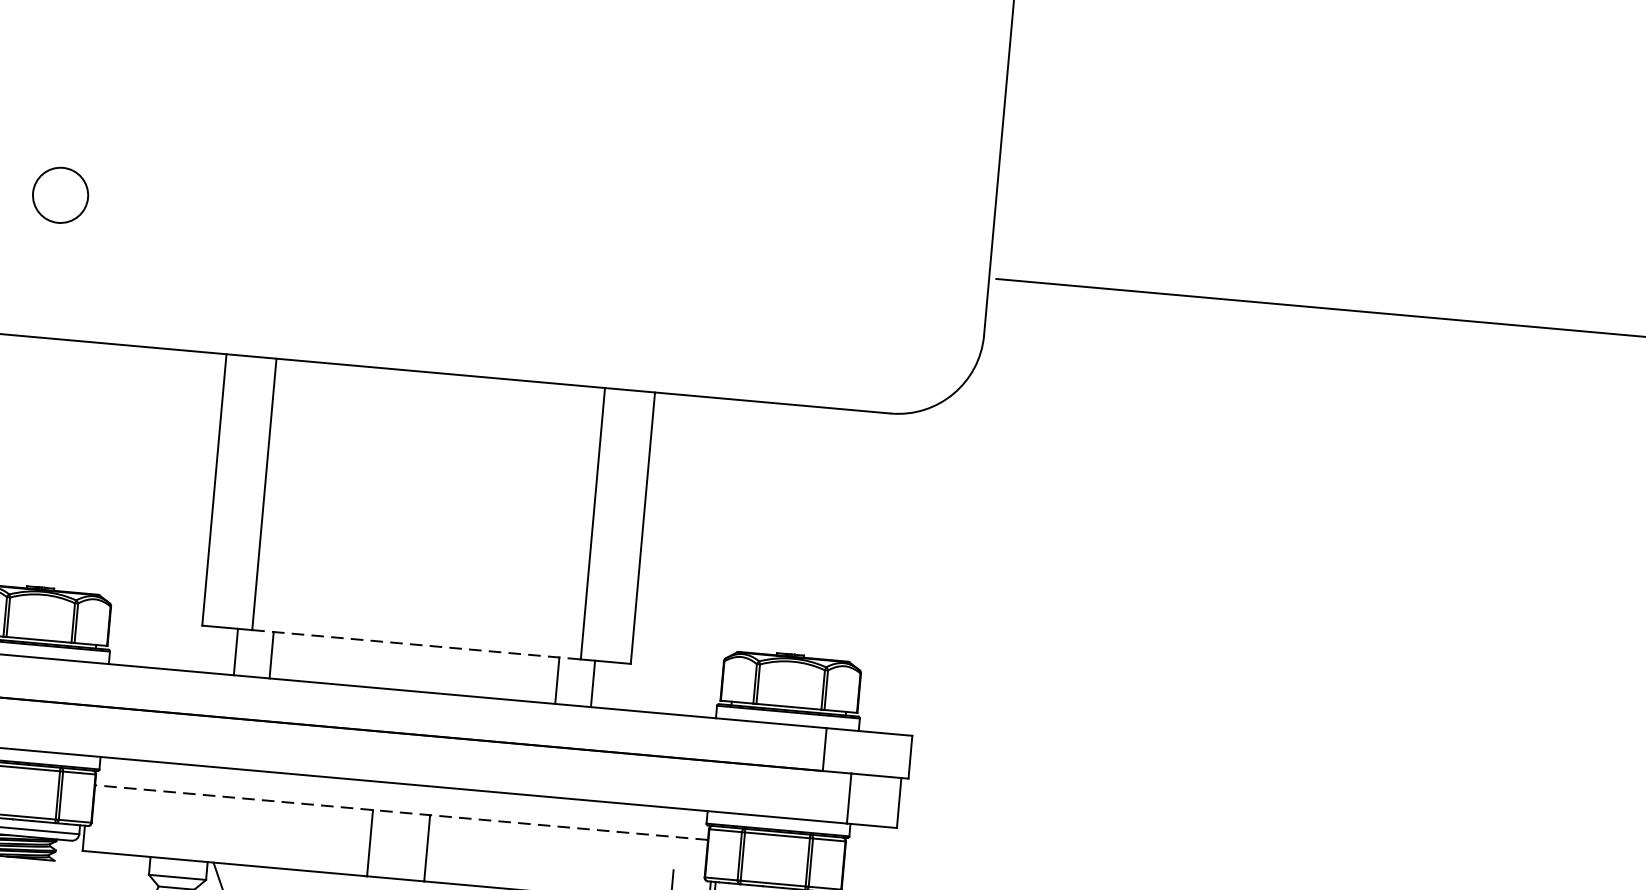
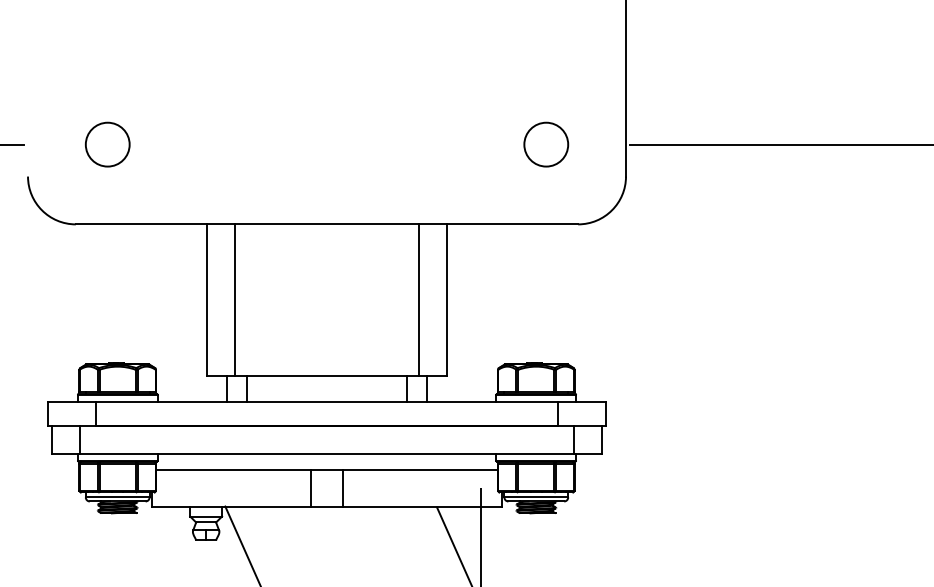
circle: (60, 195) -> (107, 144), size x1.43
circle: (846, 265) -> (546, 144), added
line: (417, 644) -> (327, 375), dashed -> solid
line: (400, 812) -> (326, 469), dashed -> solid

